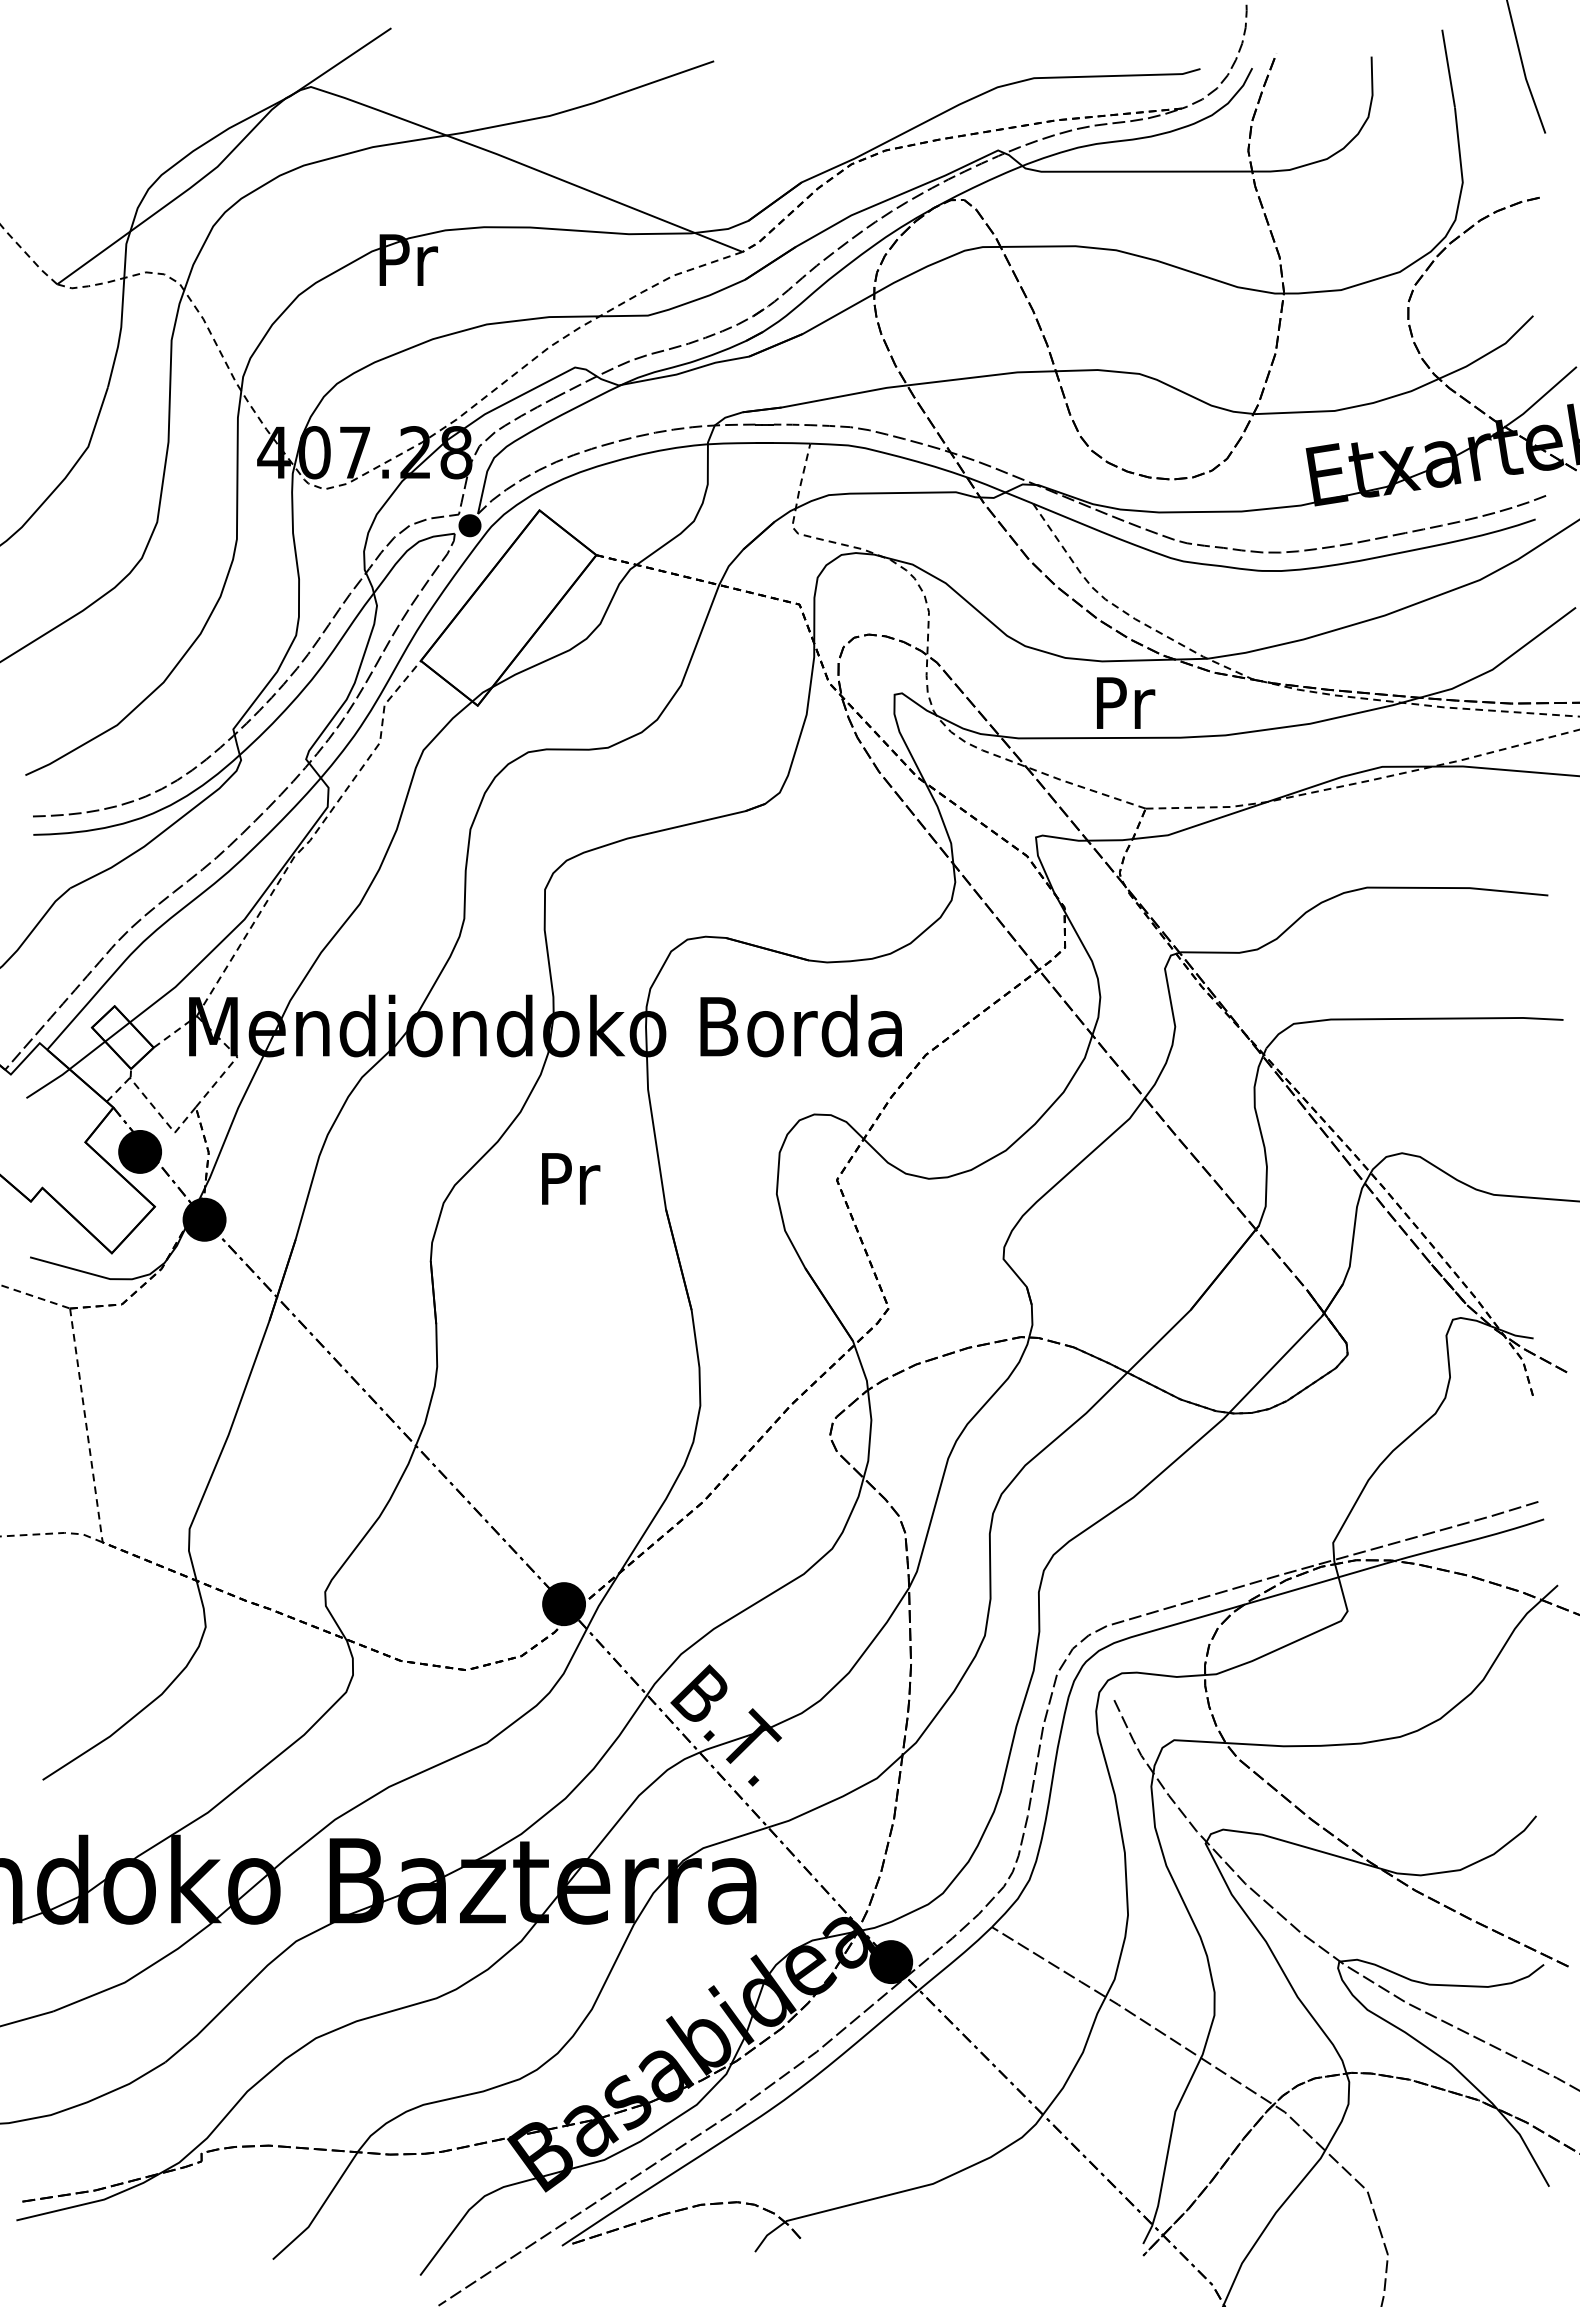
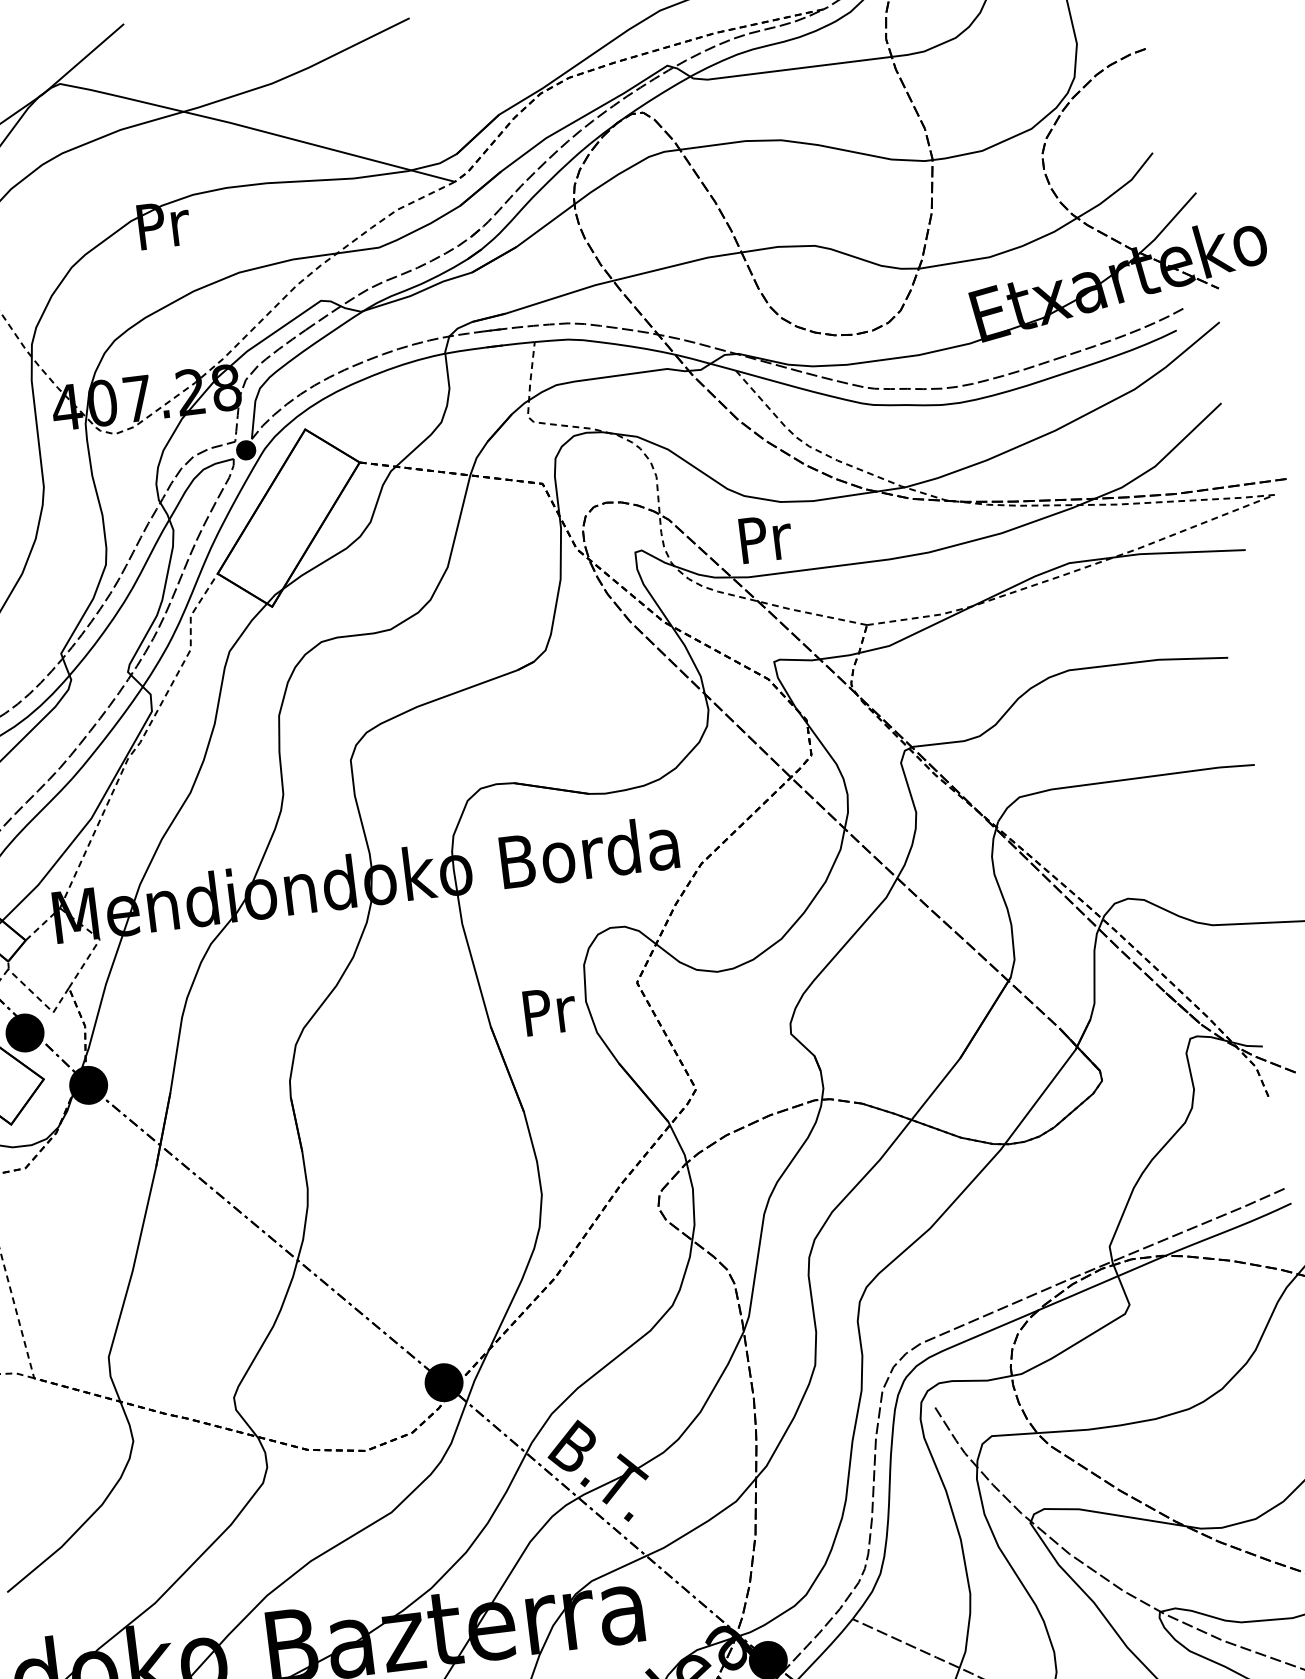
text: (1126, 702) -> (766, 537), moved
text: (571, 1178) -> (550, 1010), moved

